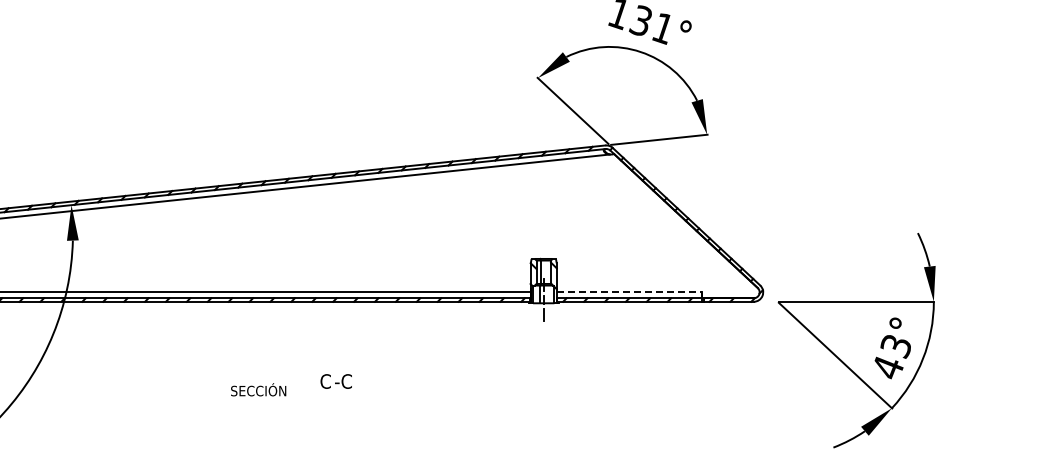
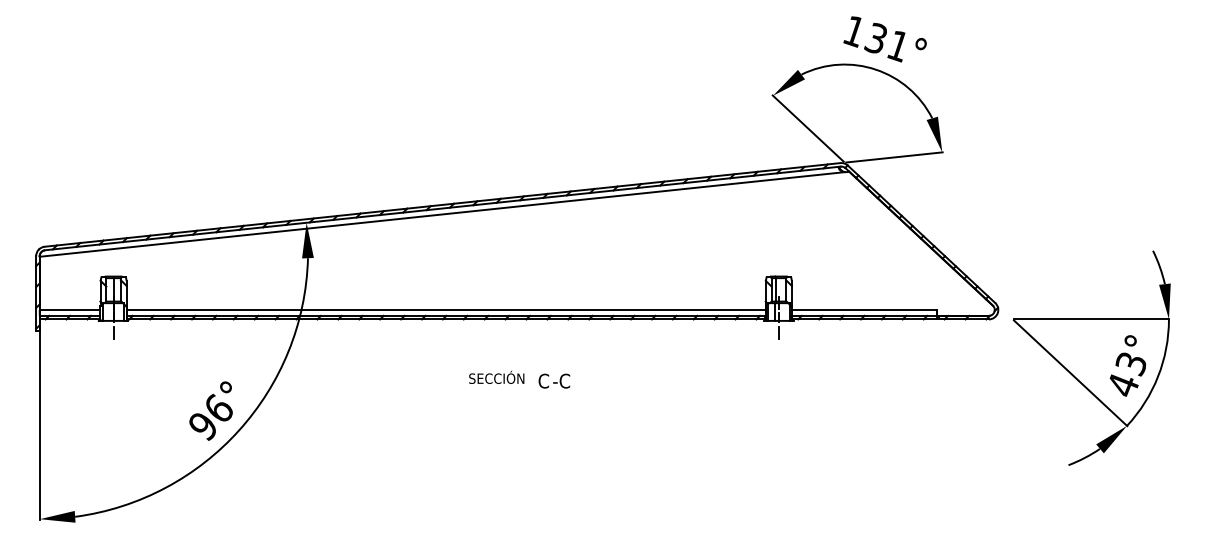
line: (630, 291) -> (865, 309), dashed -> solid
text: (336, 380) -> (554, 380), moved
text: (258, 388) -> (496, 376), moved

